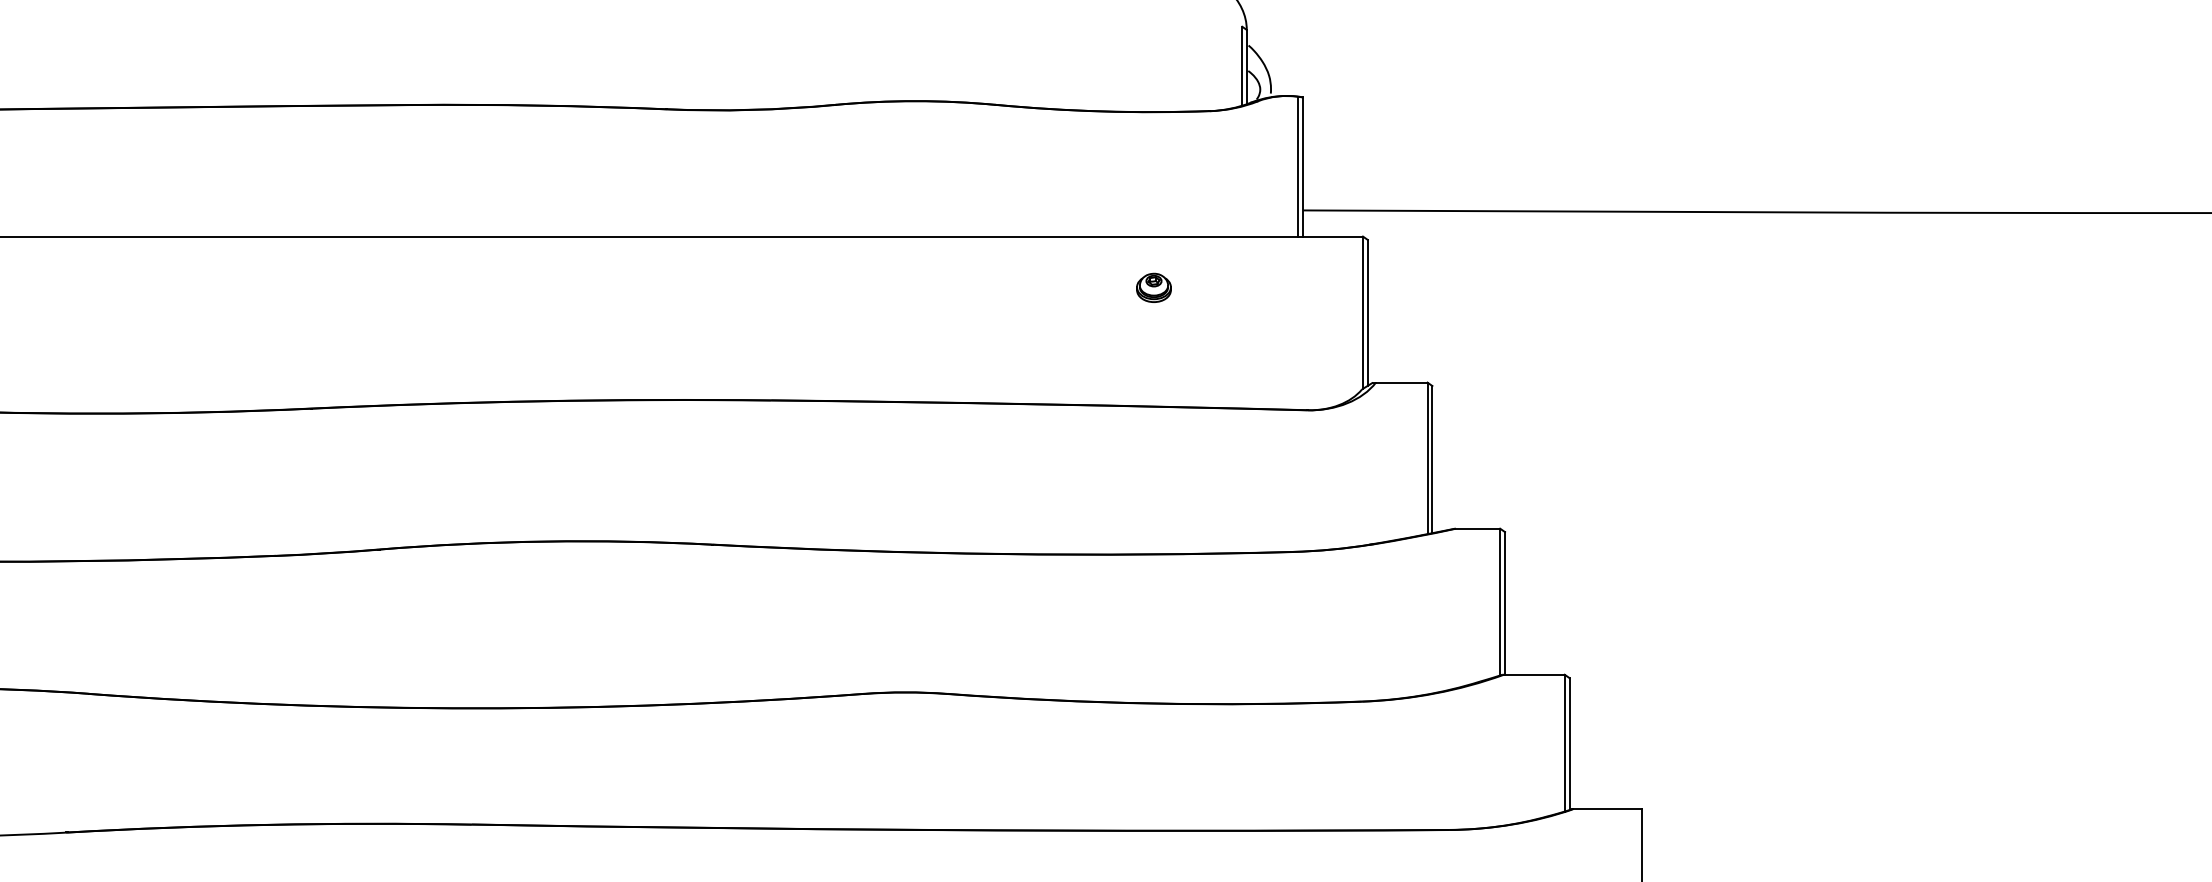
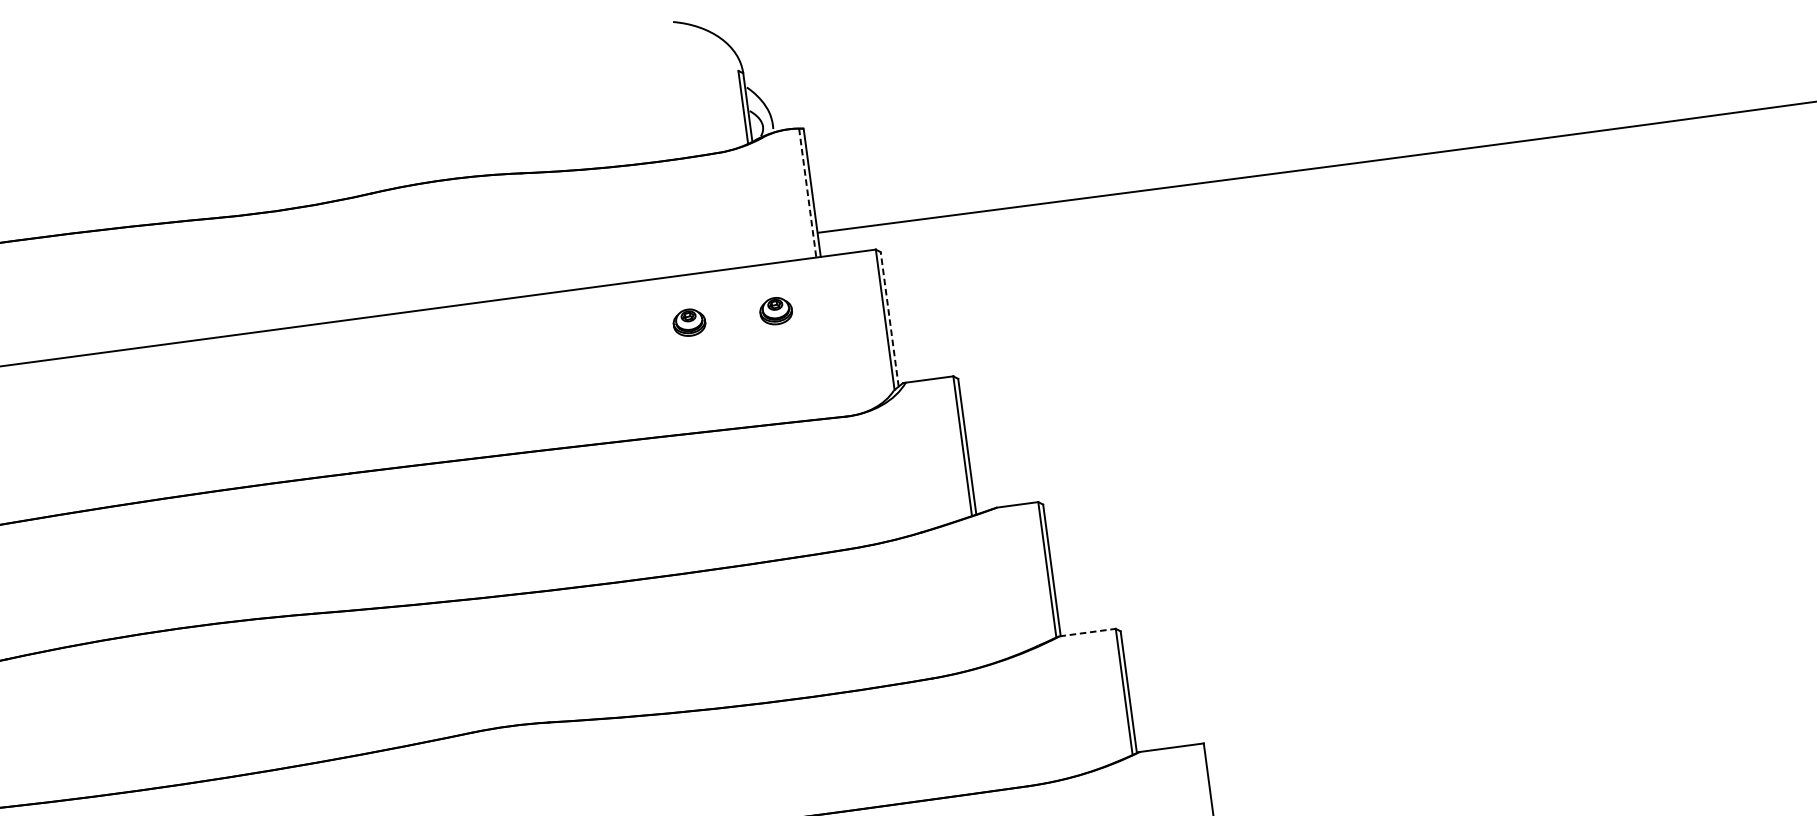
line: (1298, 166) -> (807, 192), solid -> dashed
part: (1247, 287) -> (775, 310), added
line: (1367, 312) -> (889, 319), solid -> dashed
line: (1534, 674) -> (1087, 632), solid -> dashed

